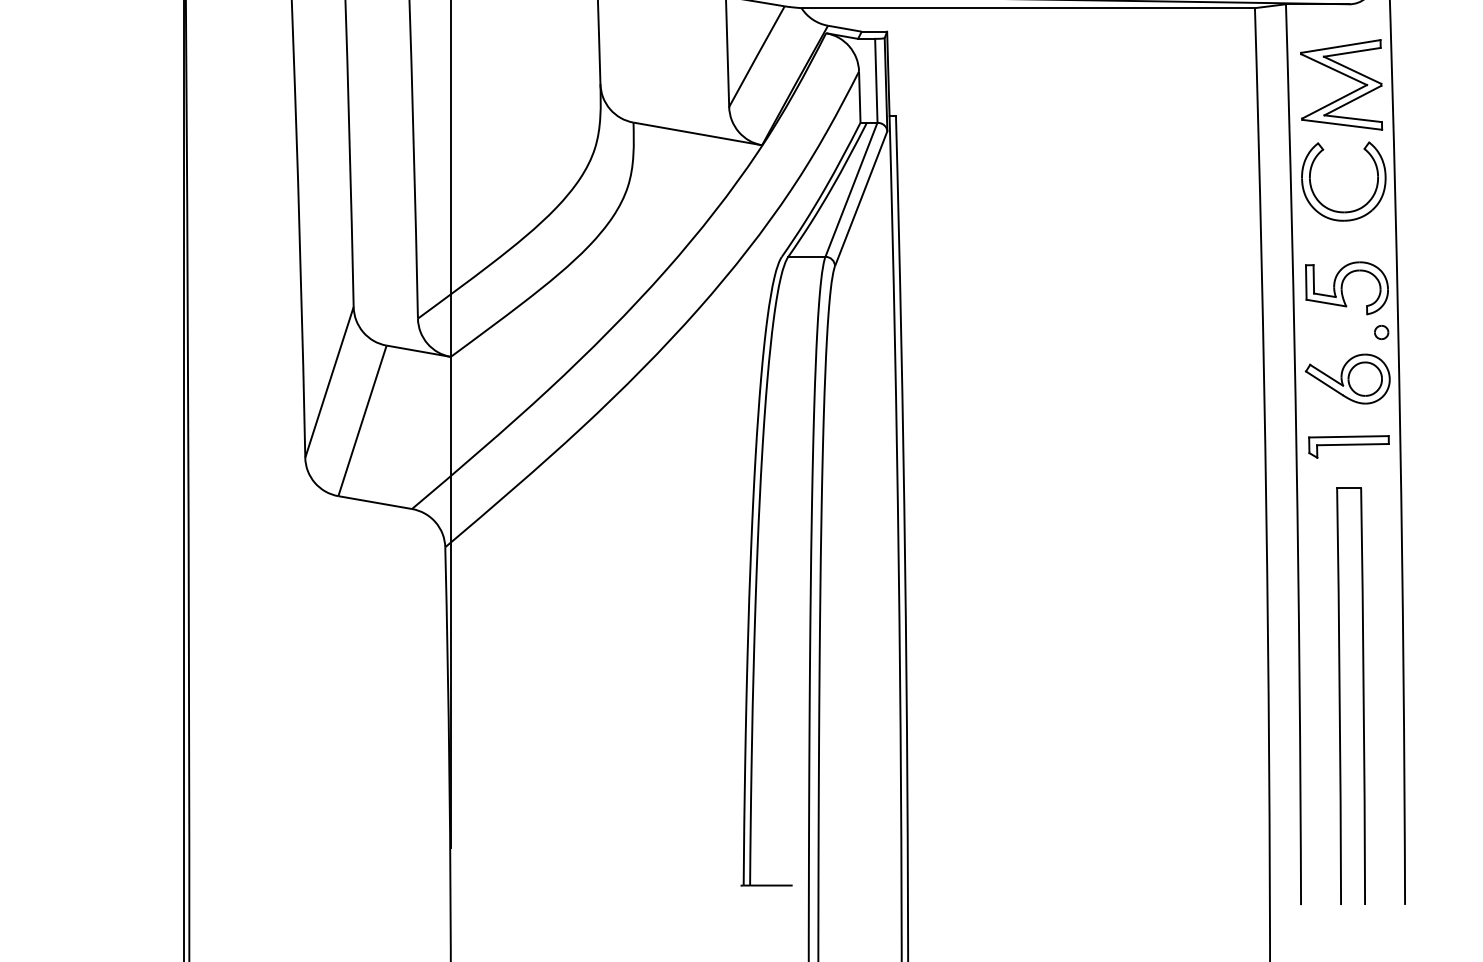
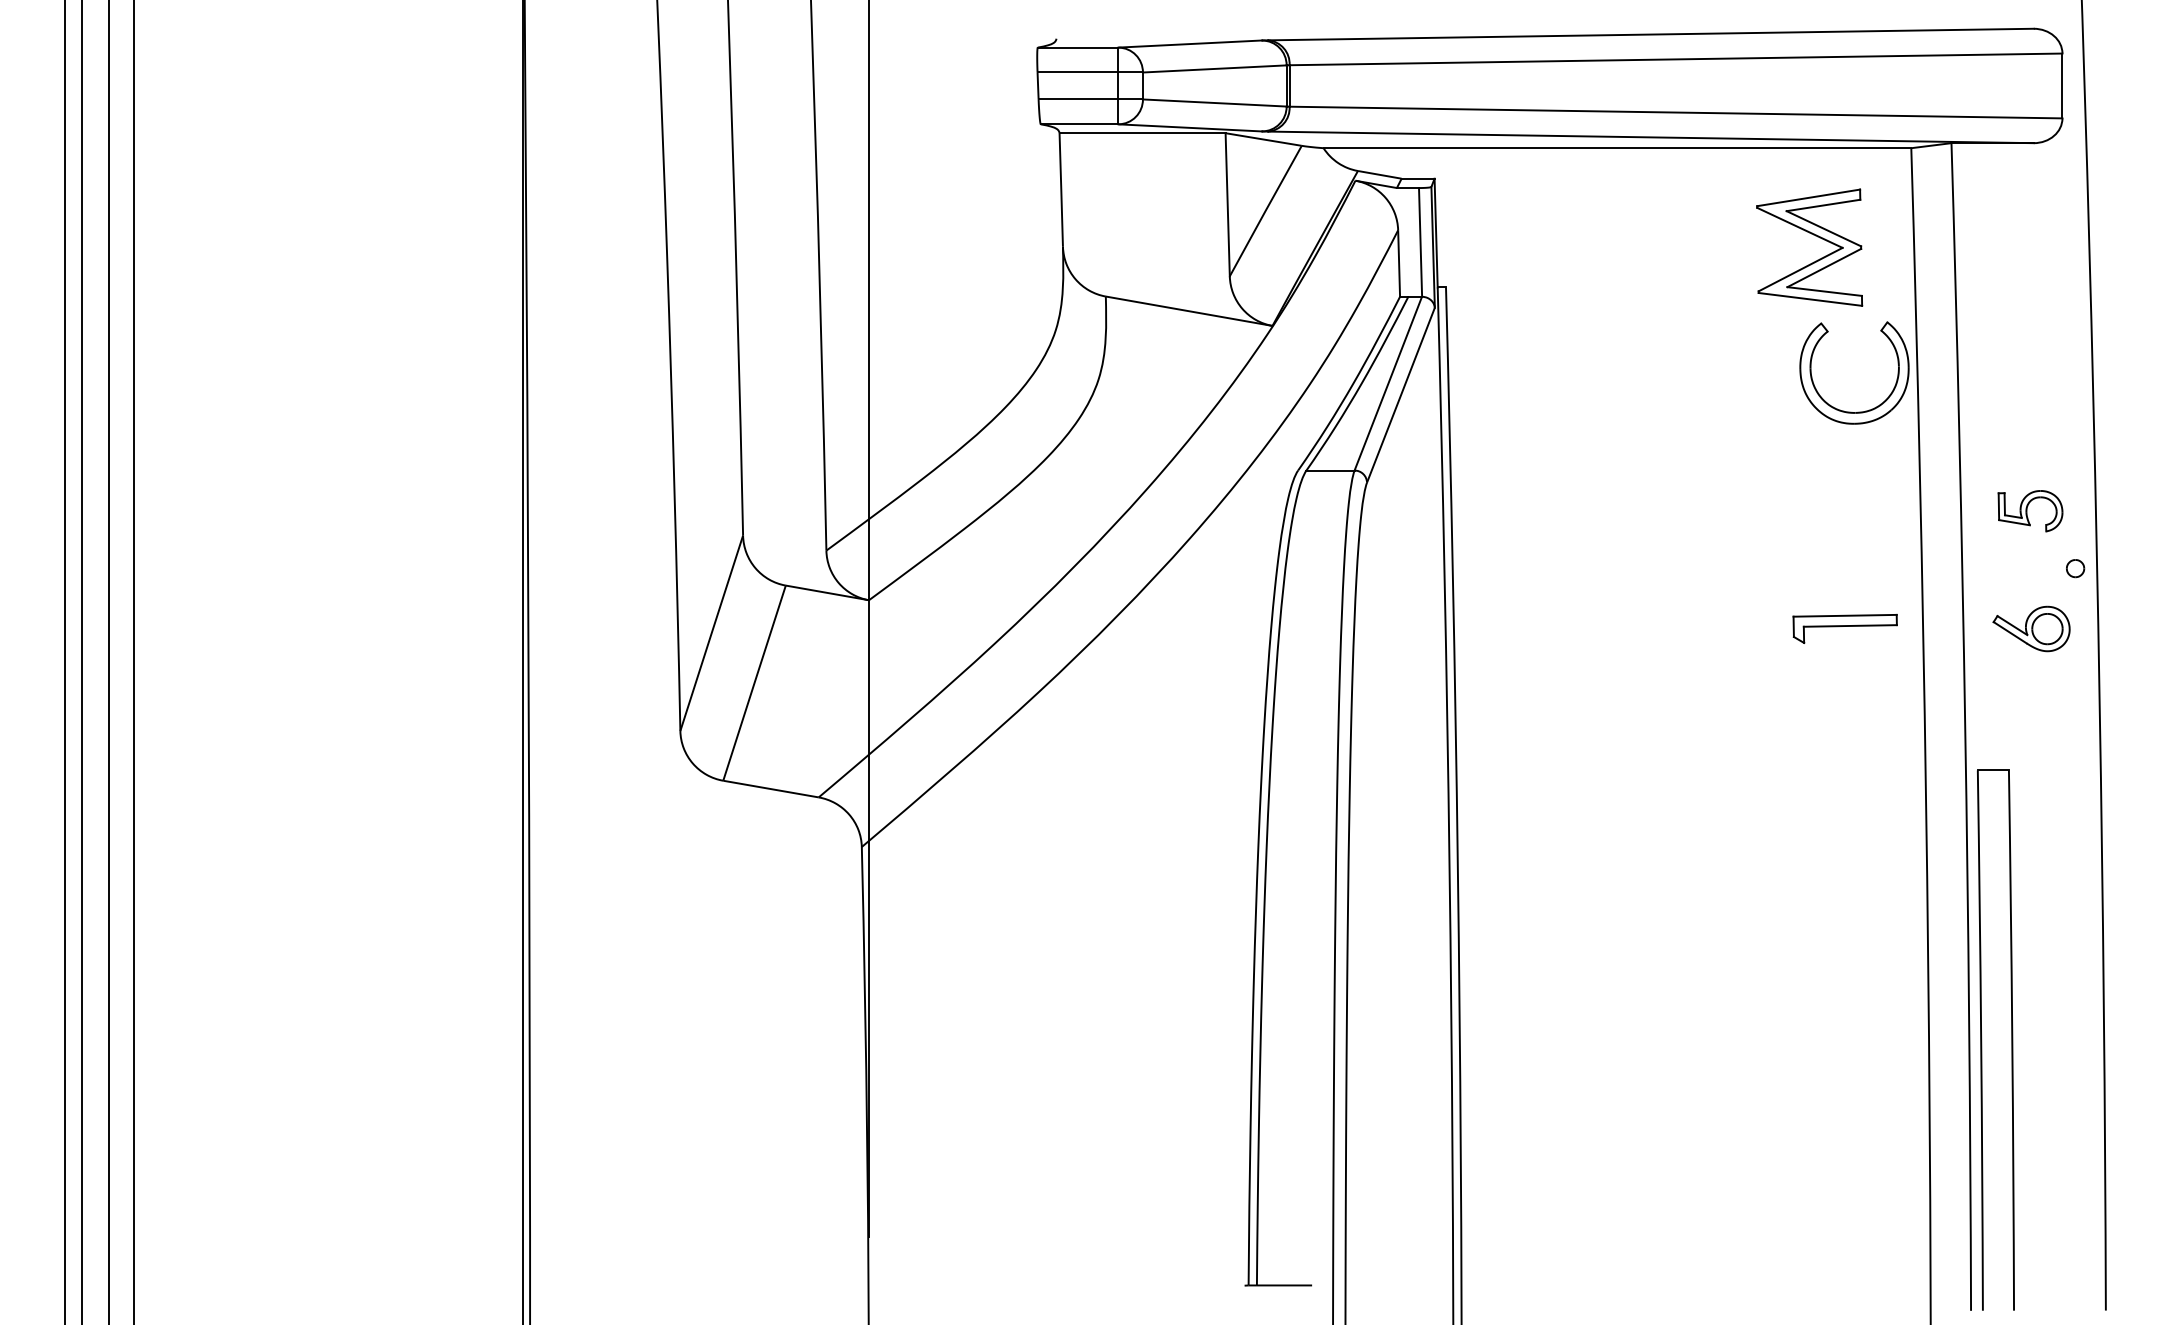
part: (1346, 76) -> (1815, 236), moved
part: (1341, 211) -> (1851, 411), moved
part: (1346, 287) -> (2030, 510), size x0.6
part: (1347, 378) -> (2031, 628), size x0.7
part: (1348, 446) -> (1844, 628), moved
part: (1340, 695) -> (1982, 1039), moved

